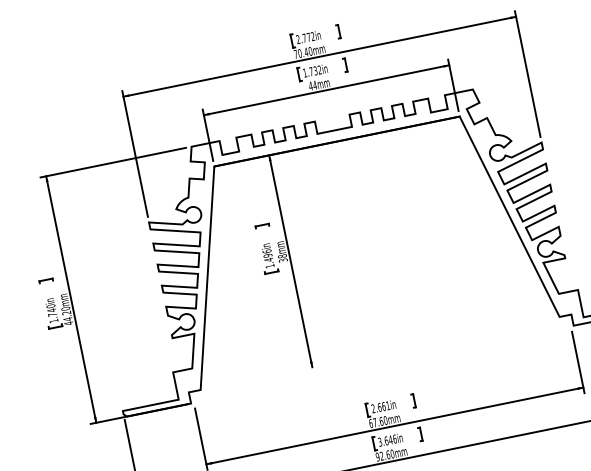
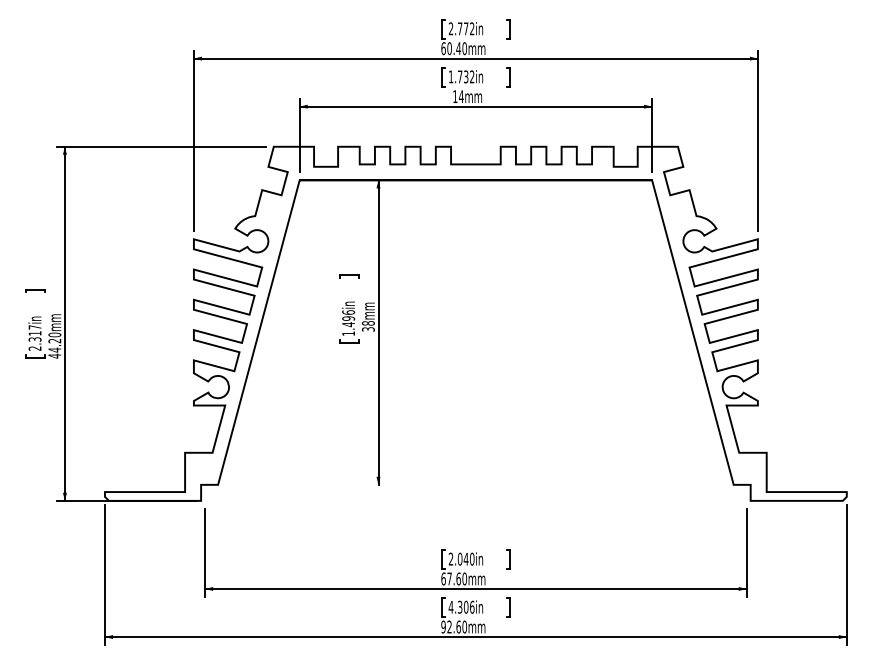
text: (295, 54) -> (443, 48), 70.40mm -> 60.40mm
text: (310, 86) -> (454, 96), 44mm -> 14mm
text: (51, 313) -> (34, 337), 1.740in -> 2.317in
text: (384, 406) -> (466, 558), 2.661in -> 2.040in
text: (385, 440) -> (458, 606), 3.646in -> 4.306in

